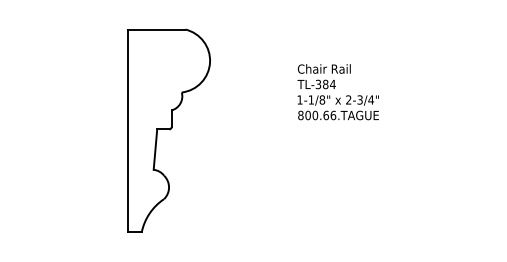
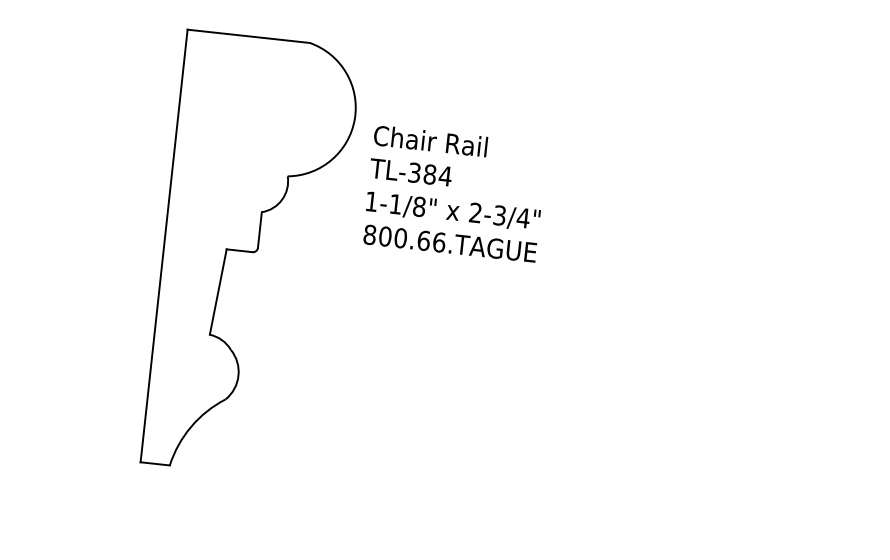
text: (337, 92) -> (453, 194), moved

